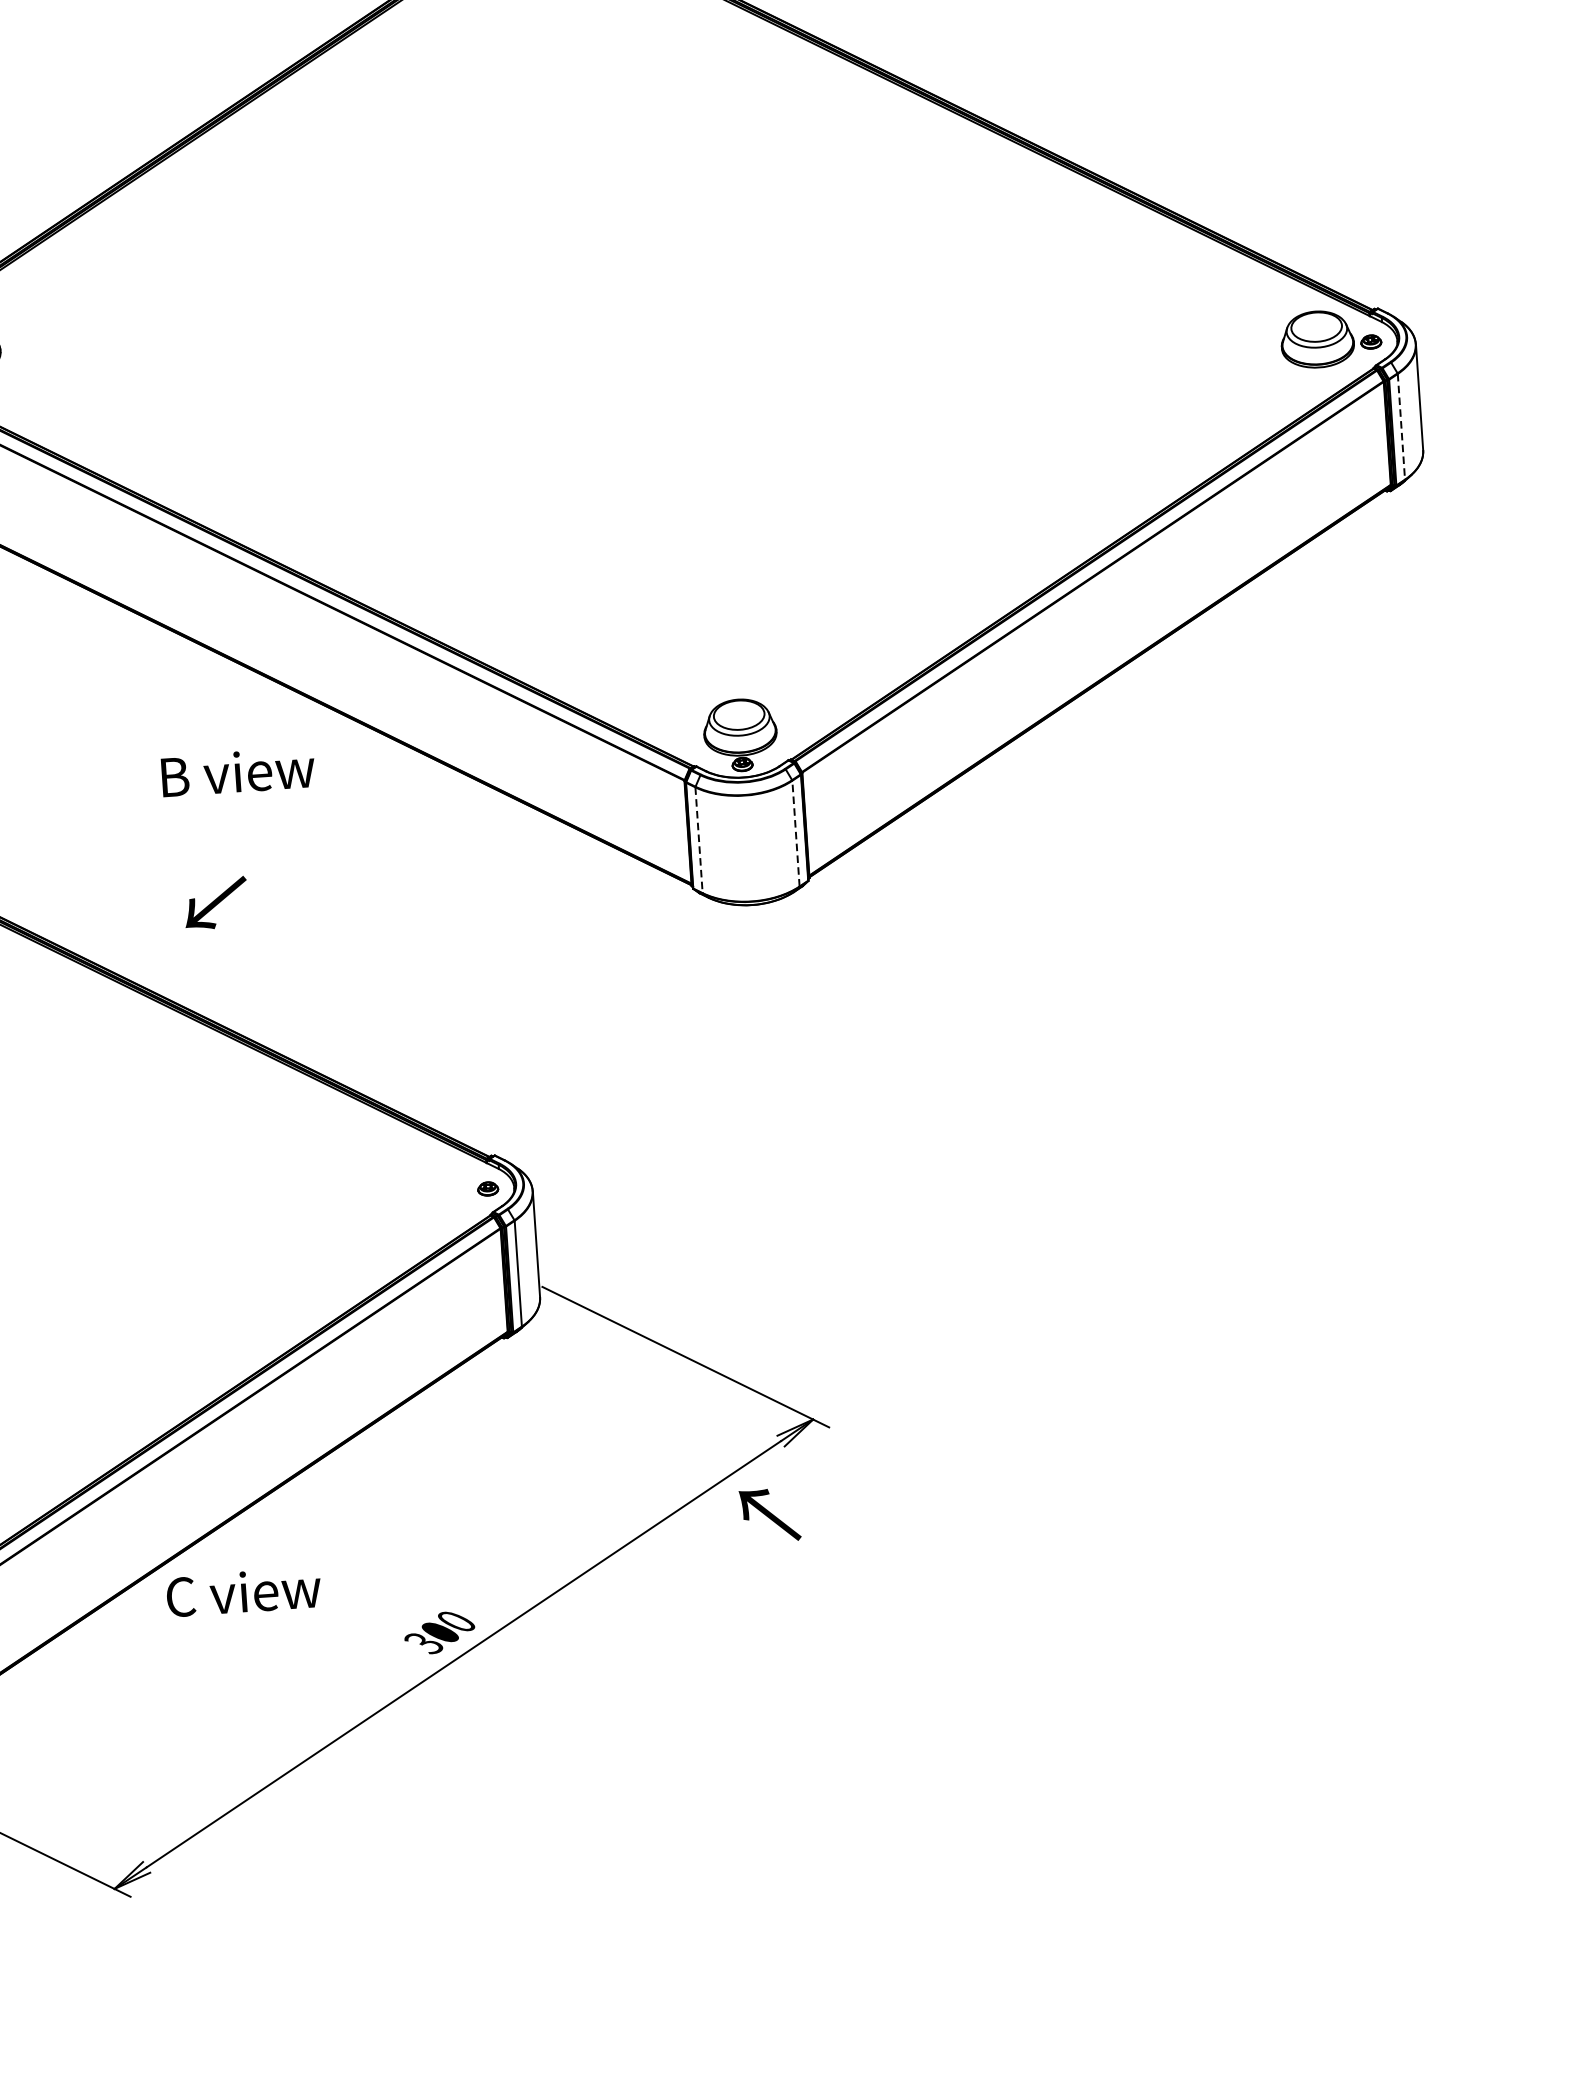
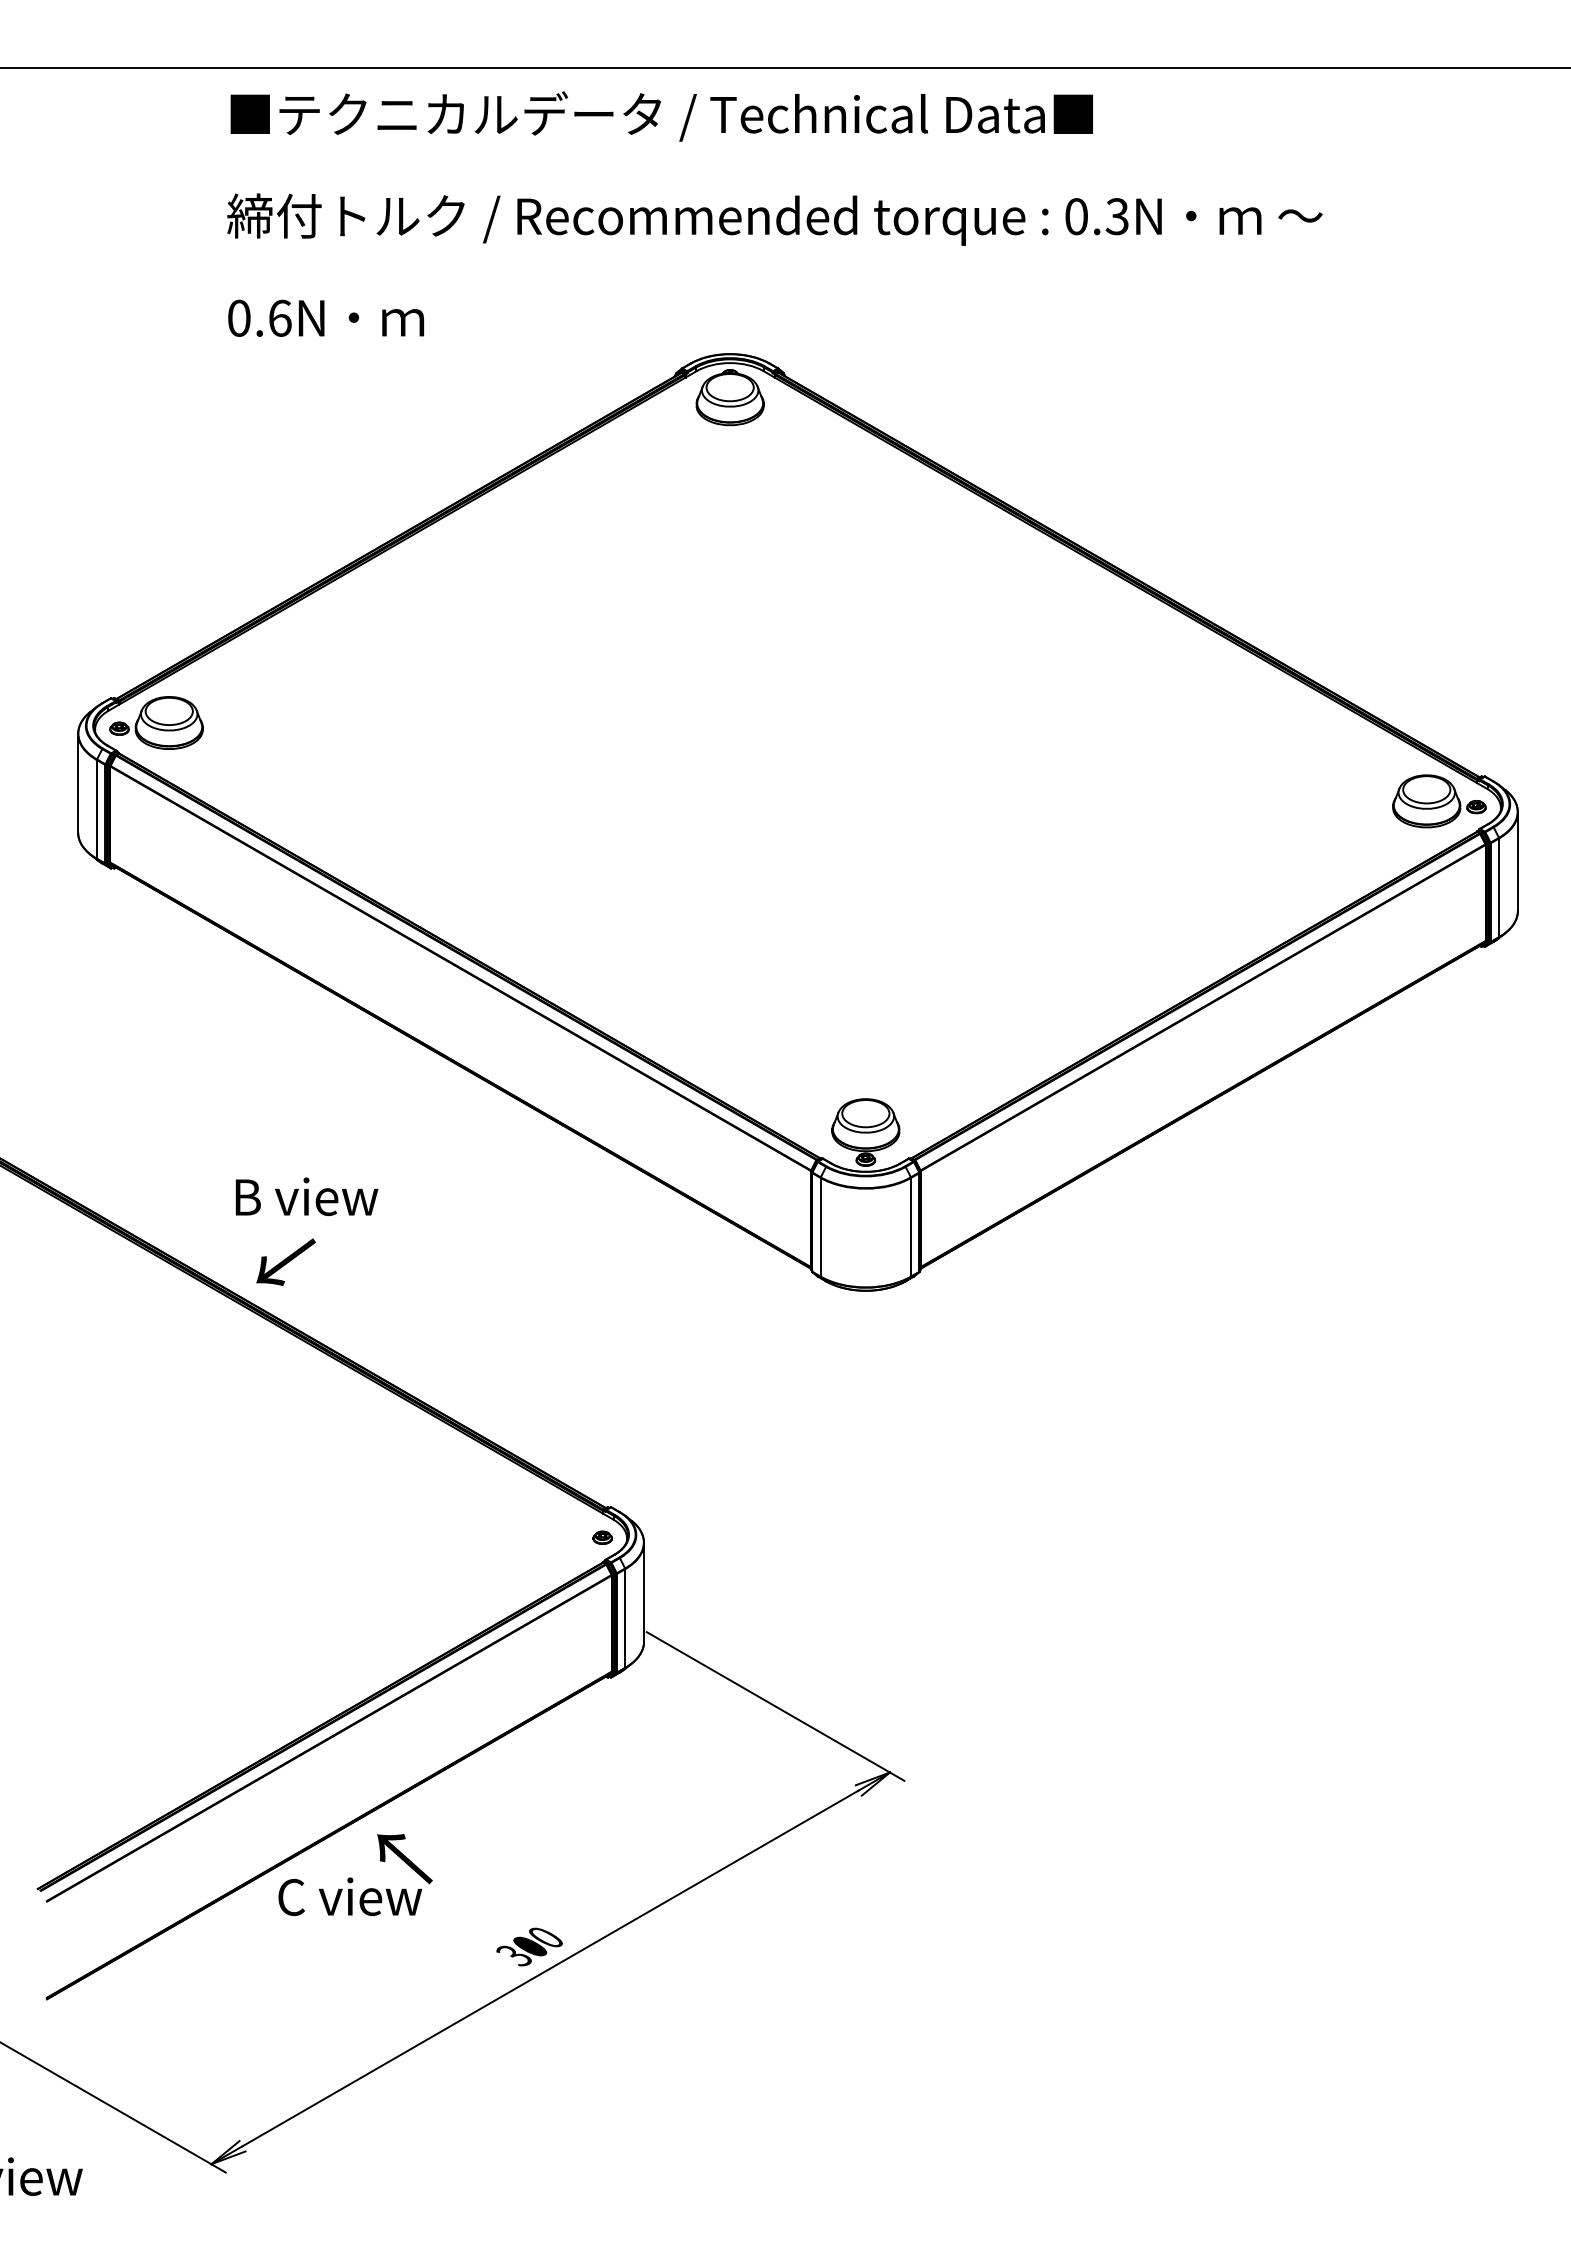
line: (1401, 427) -> (1499, 888), dashed -> solid
text: (237, 771) -> (306, 1196), moved
line: (796, 832) -> (911, 1226), dashed -> solid
line: (698, 840) -> (820, 1227), dashed -> solid
text: (215, 902) -> (285, 1261), moved
text: (769, 1516) -> (404, 1859), moved

